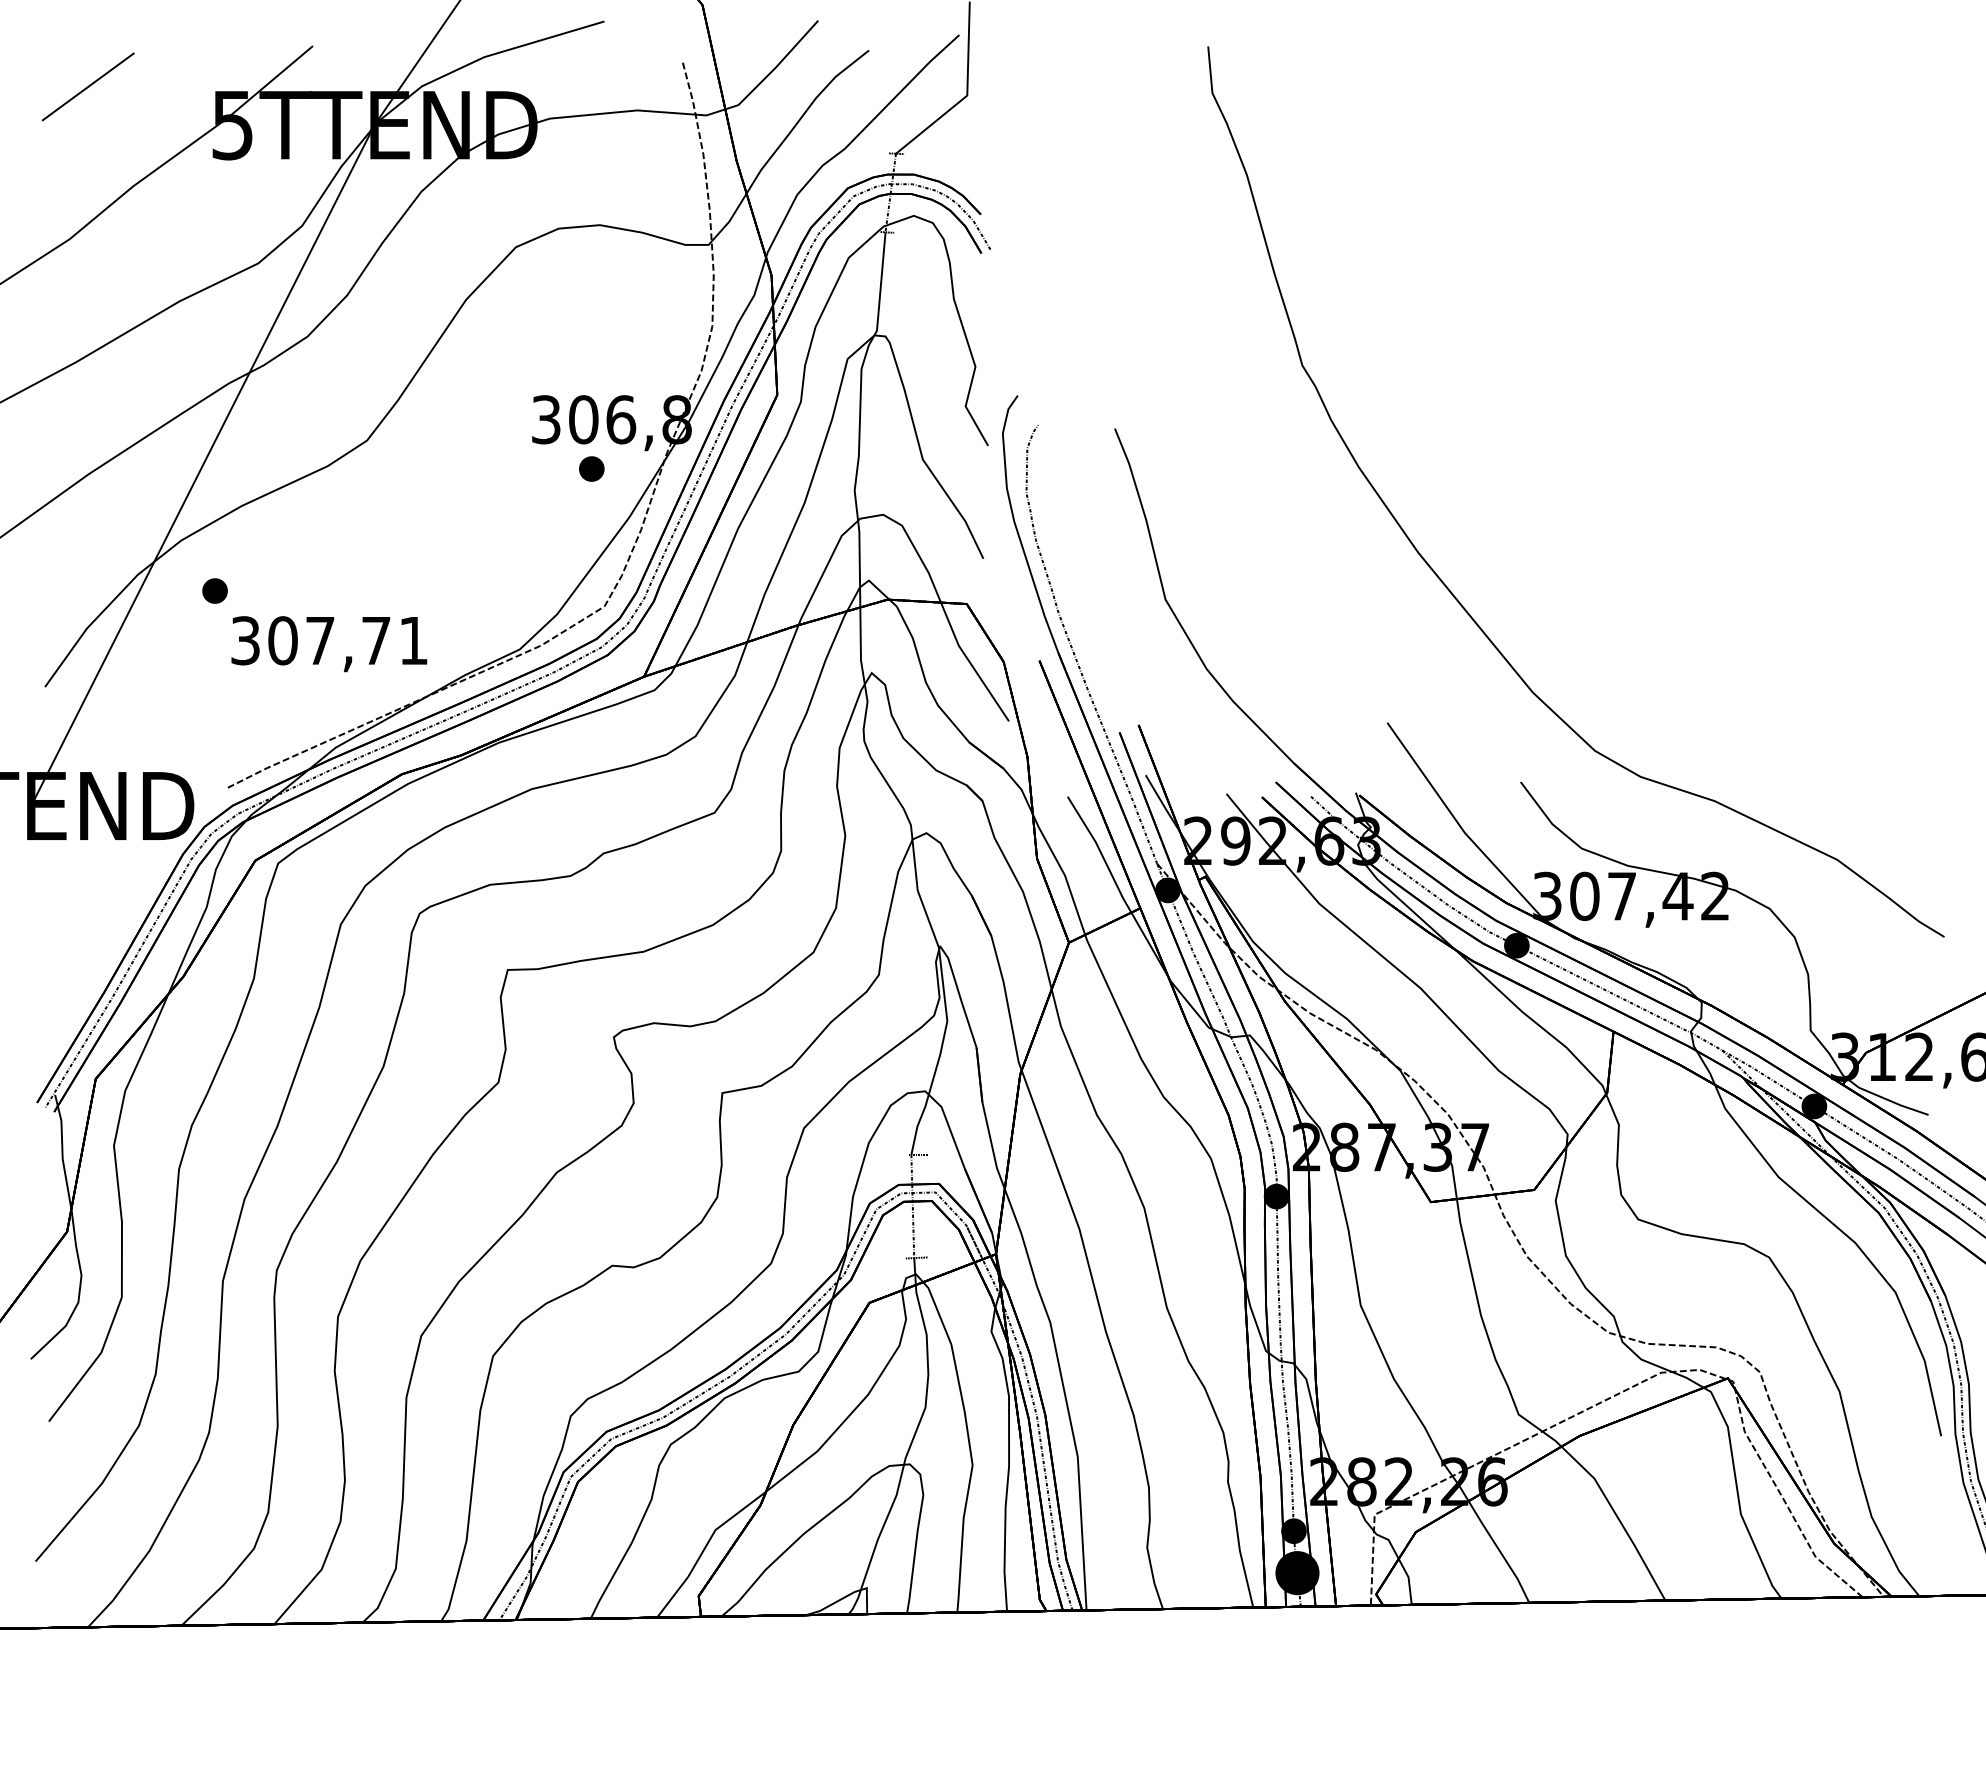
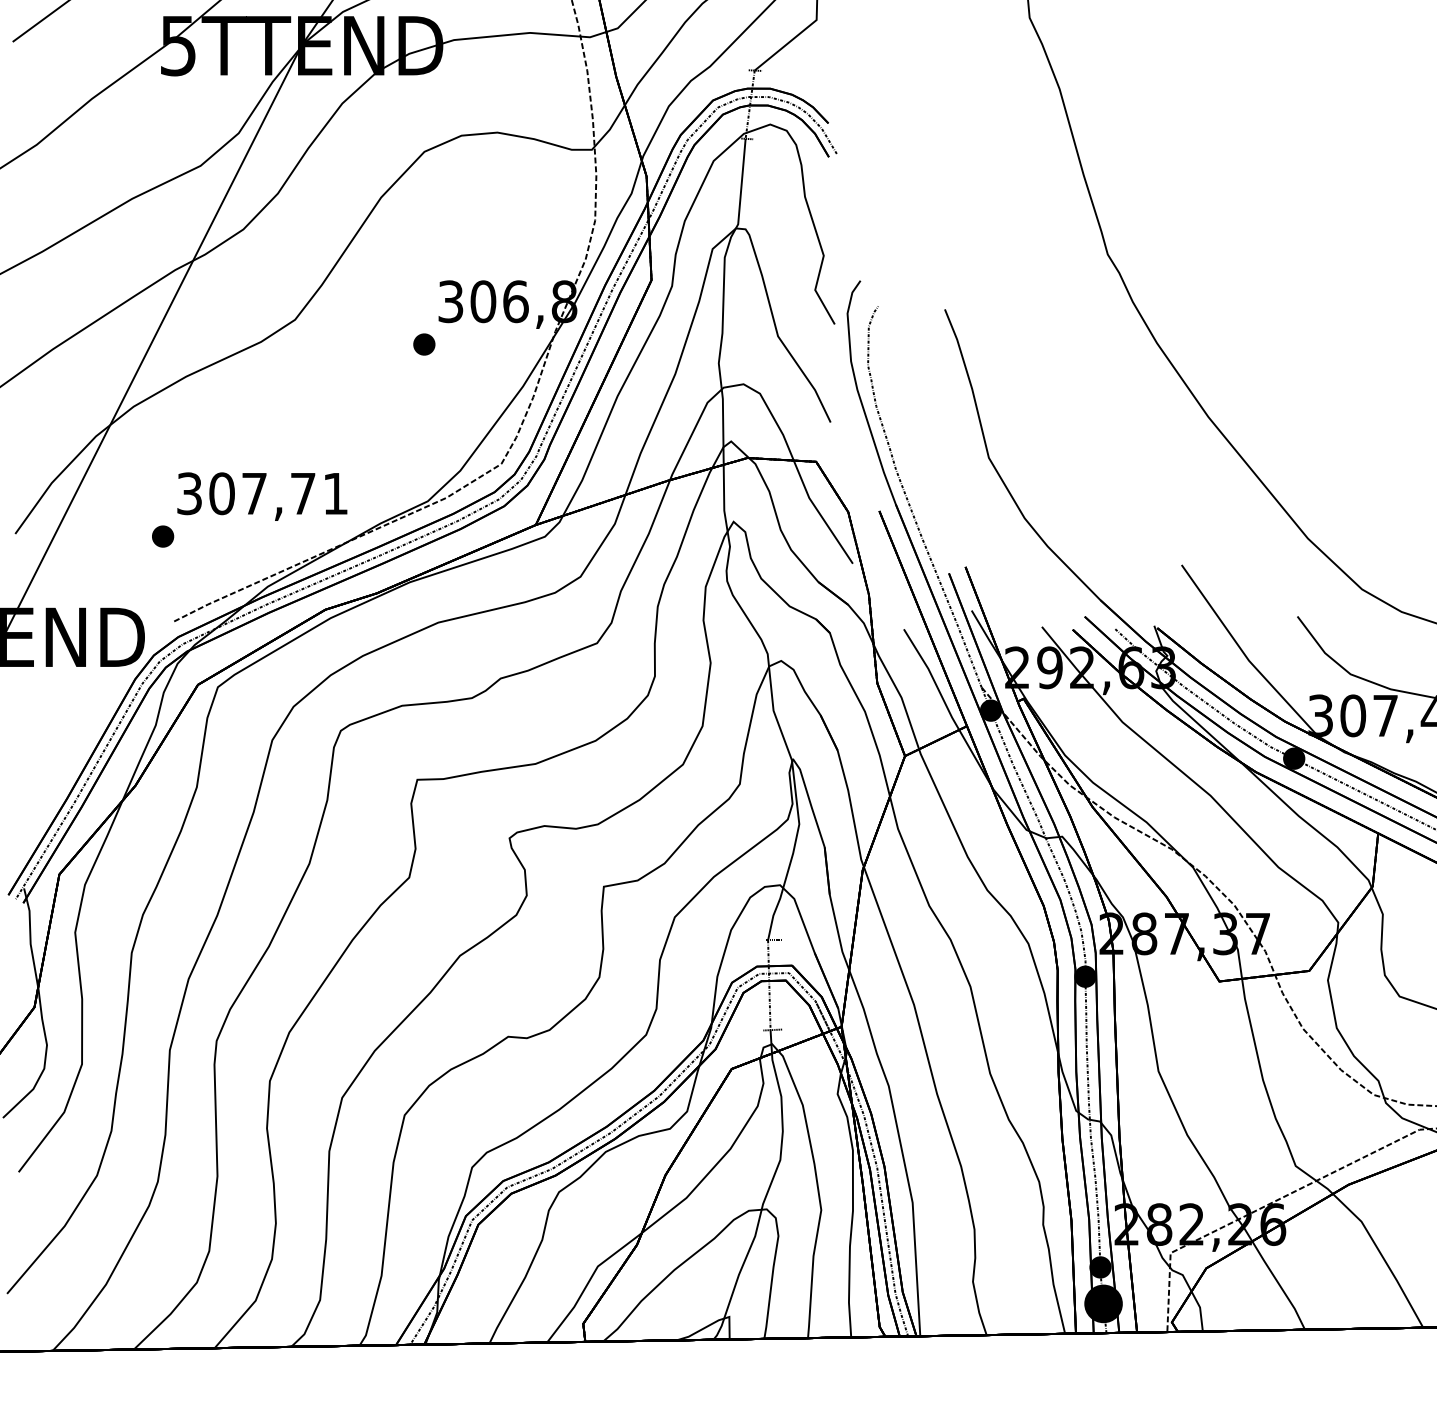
part: (591, 468) -> (424, 344), moved
part: (214, 590) -> (162, 536), moved

